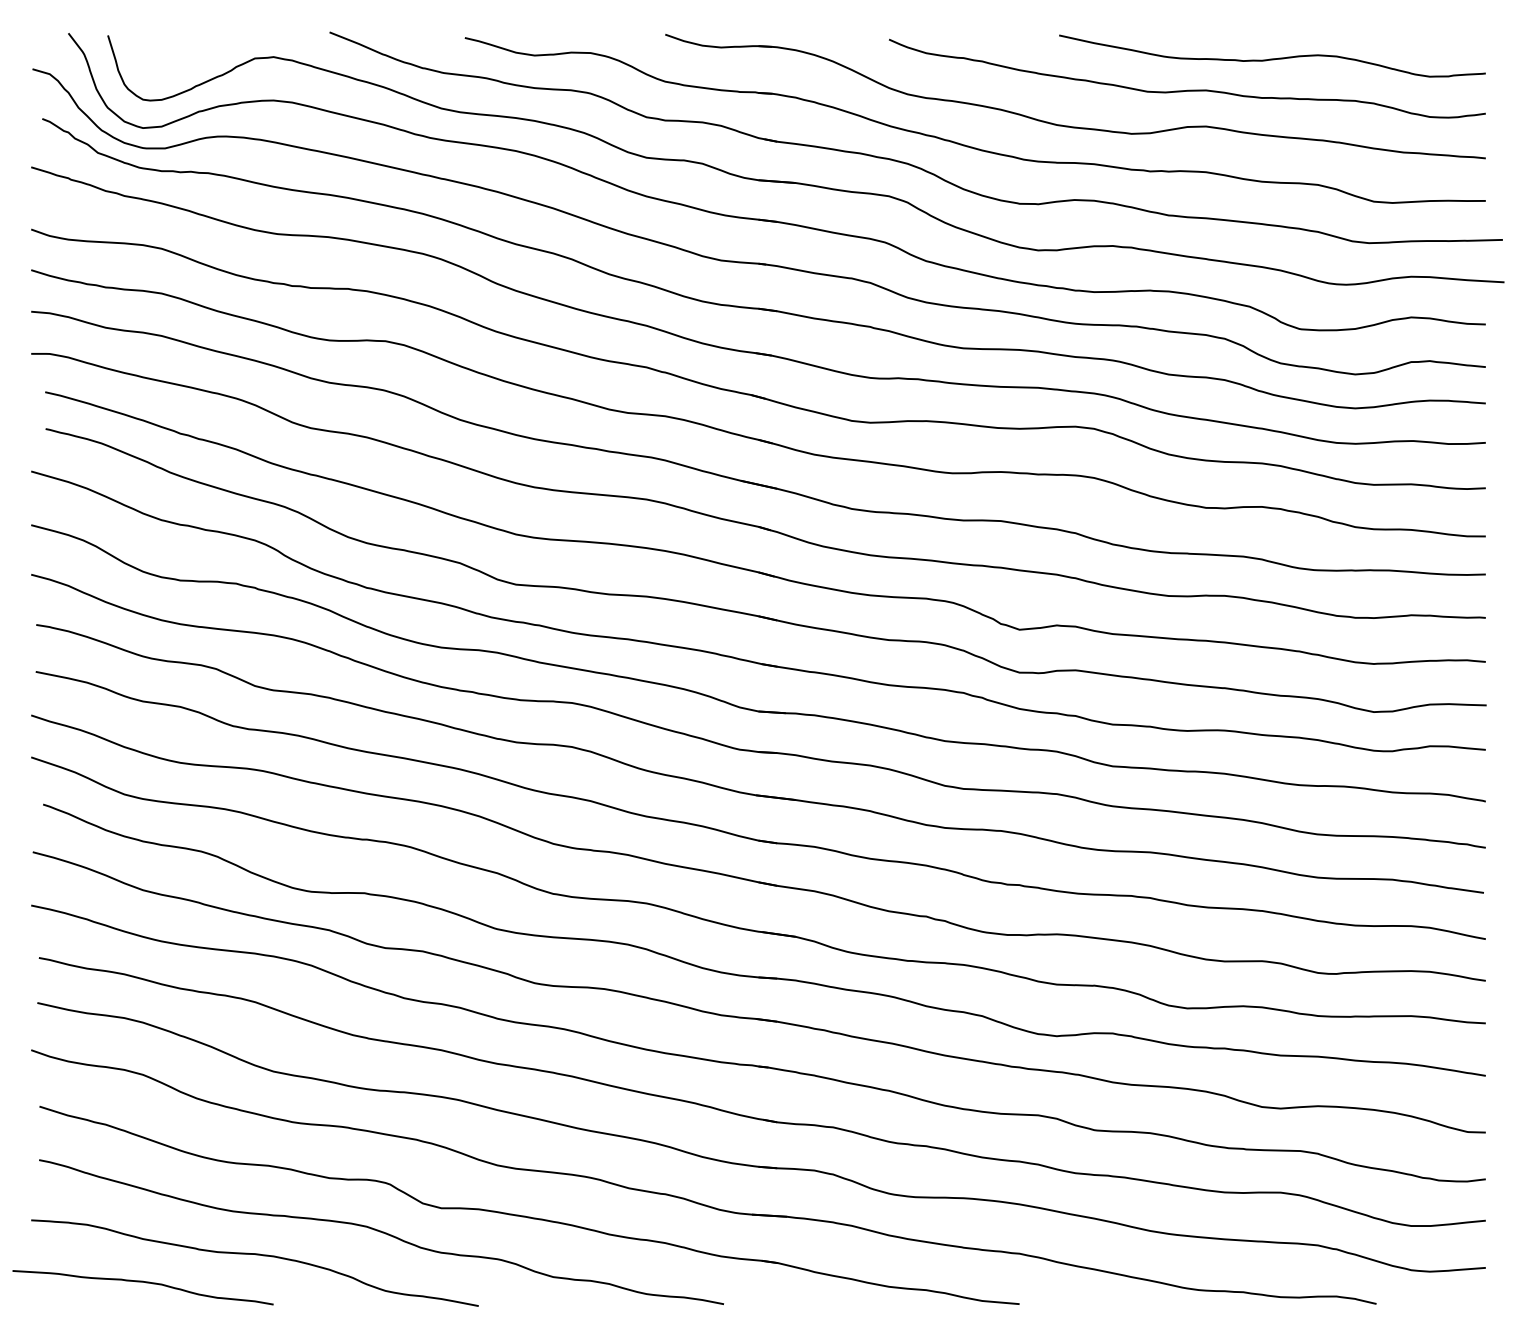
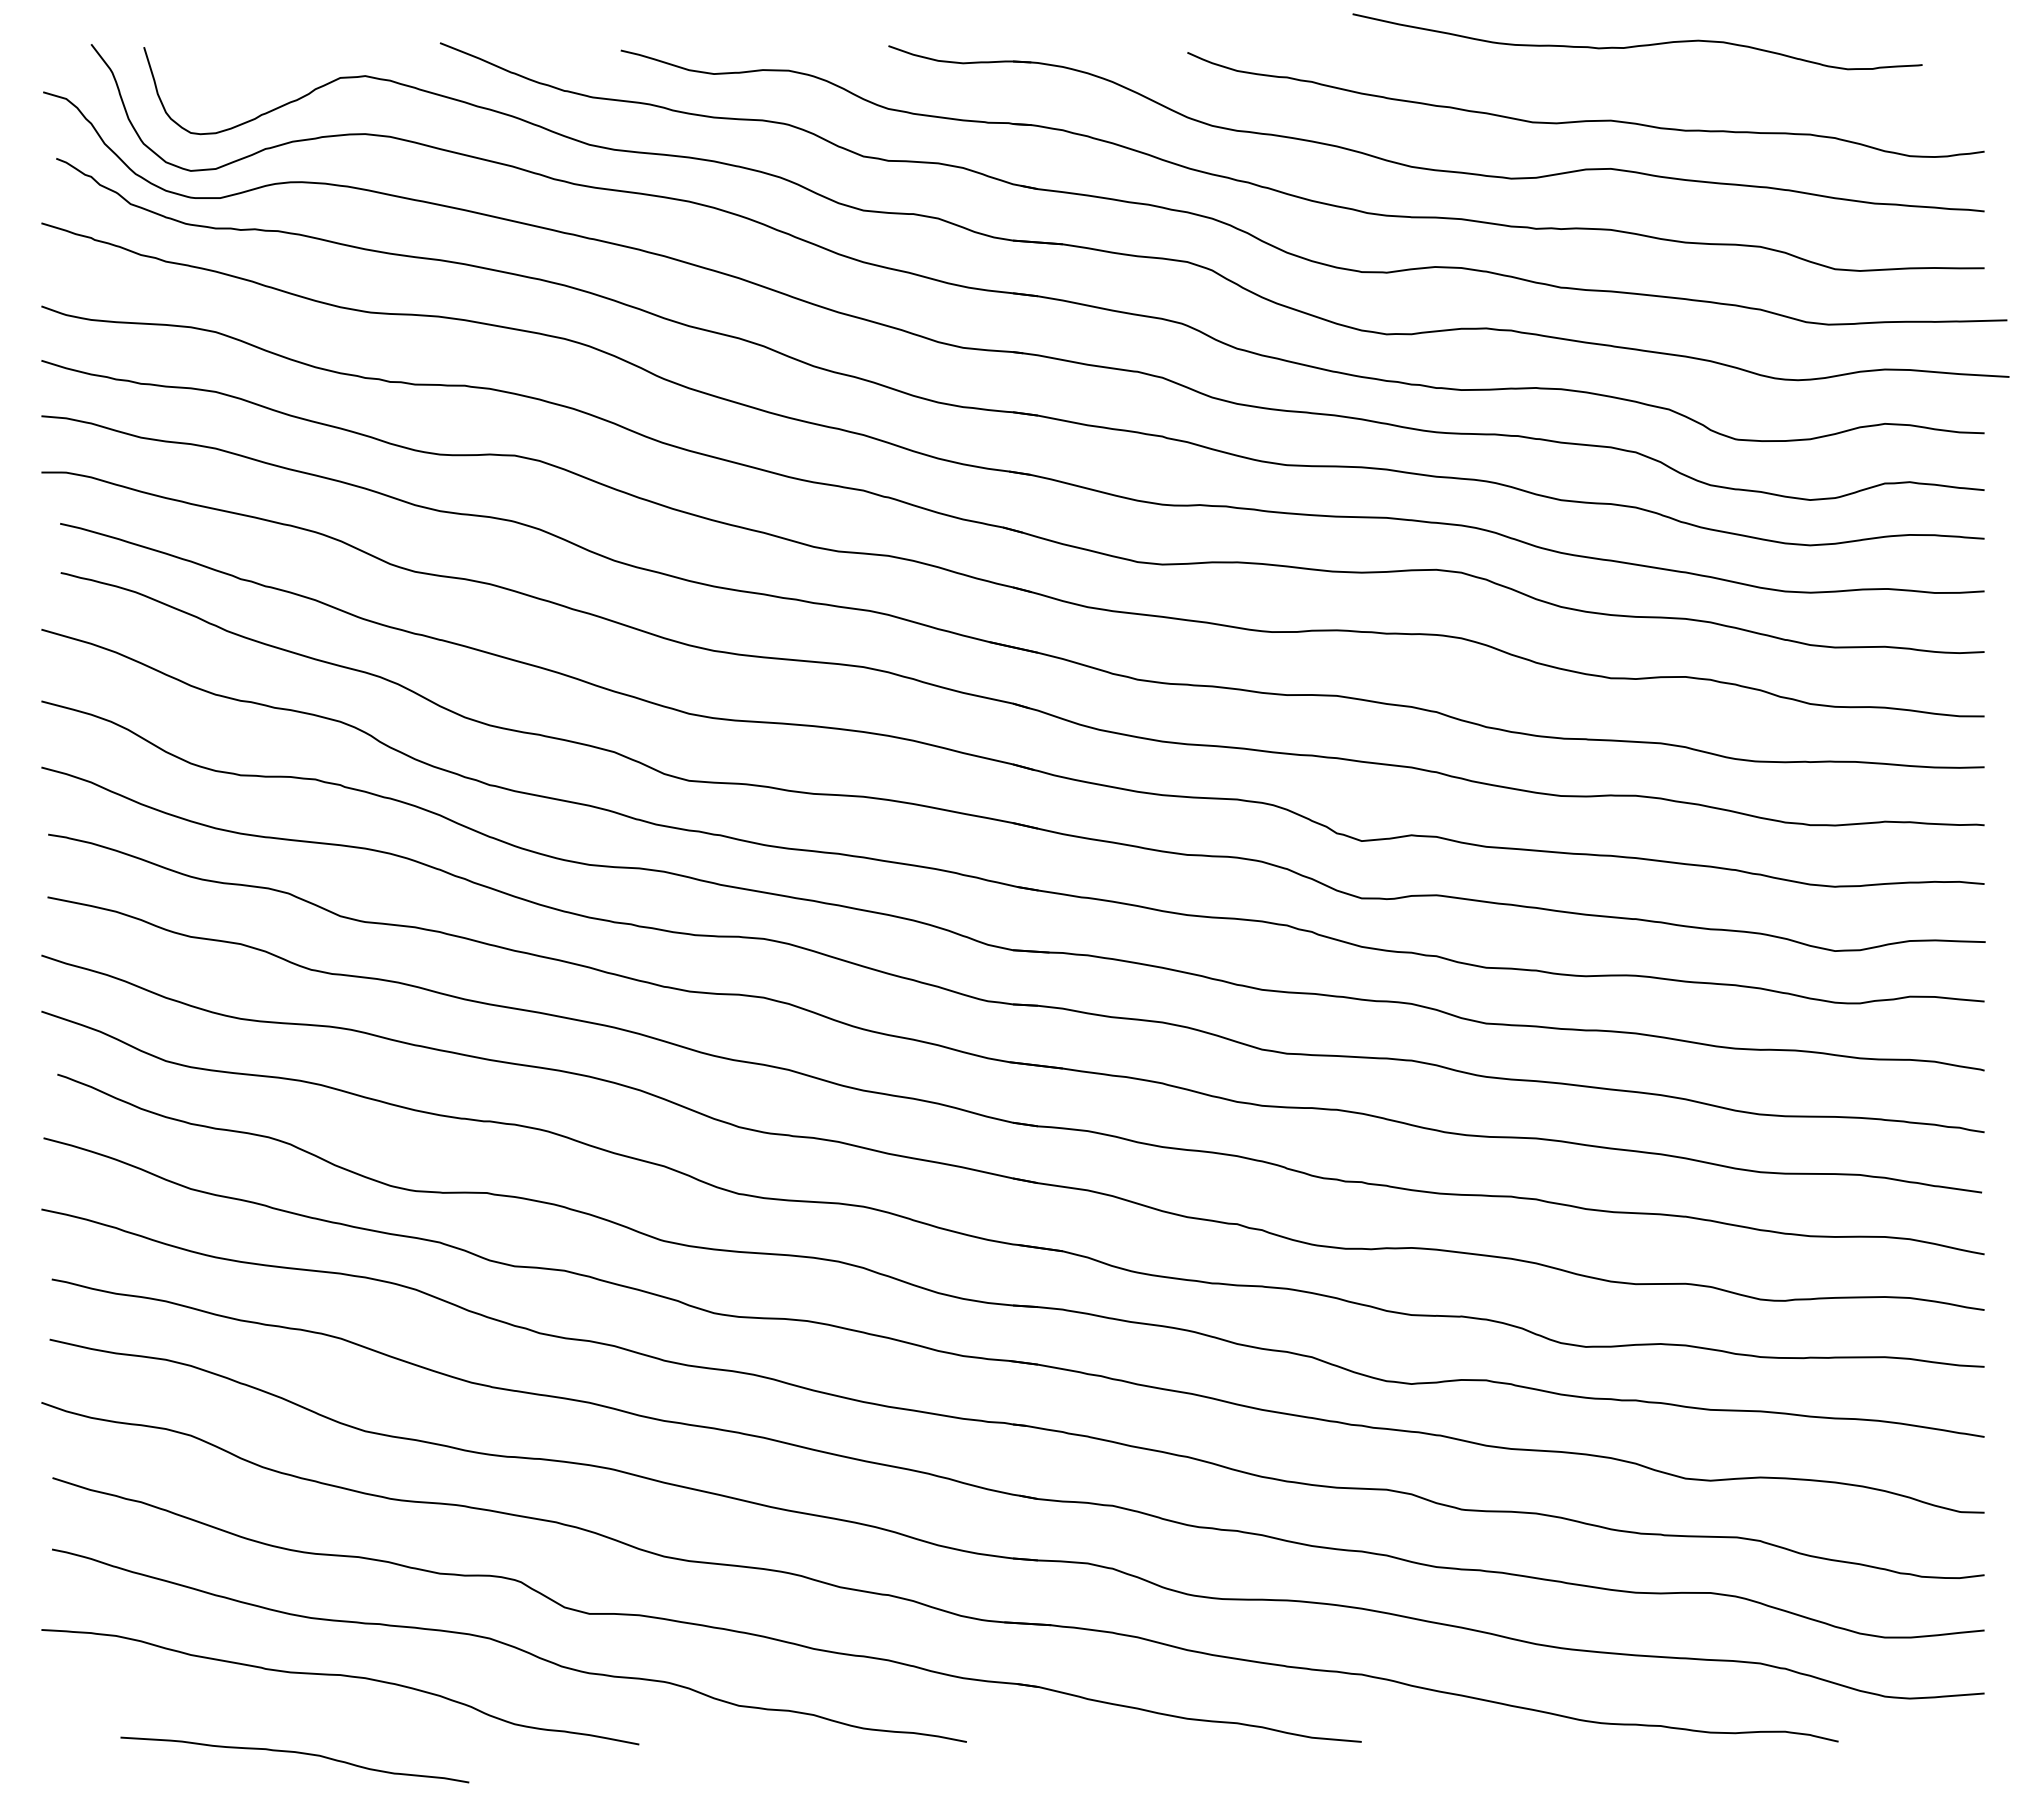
curve: (1272, 58) -> (1637, 45), moved
curve: (144, 1282) -> (296, 1753), moved

